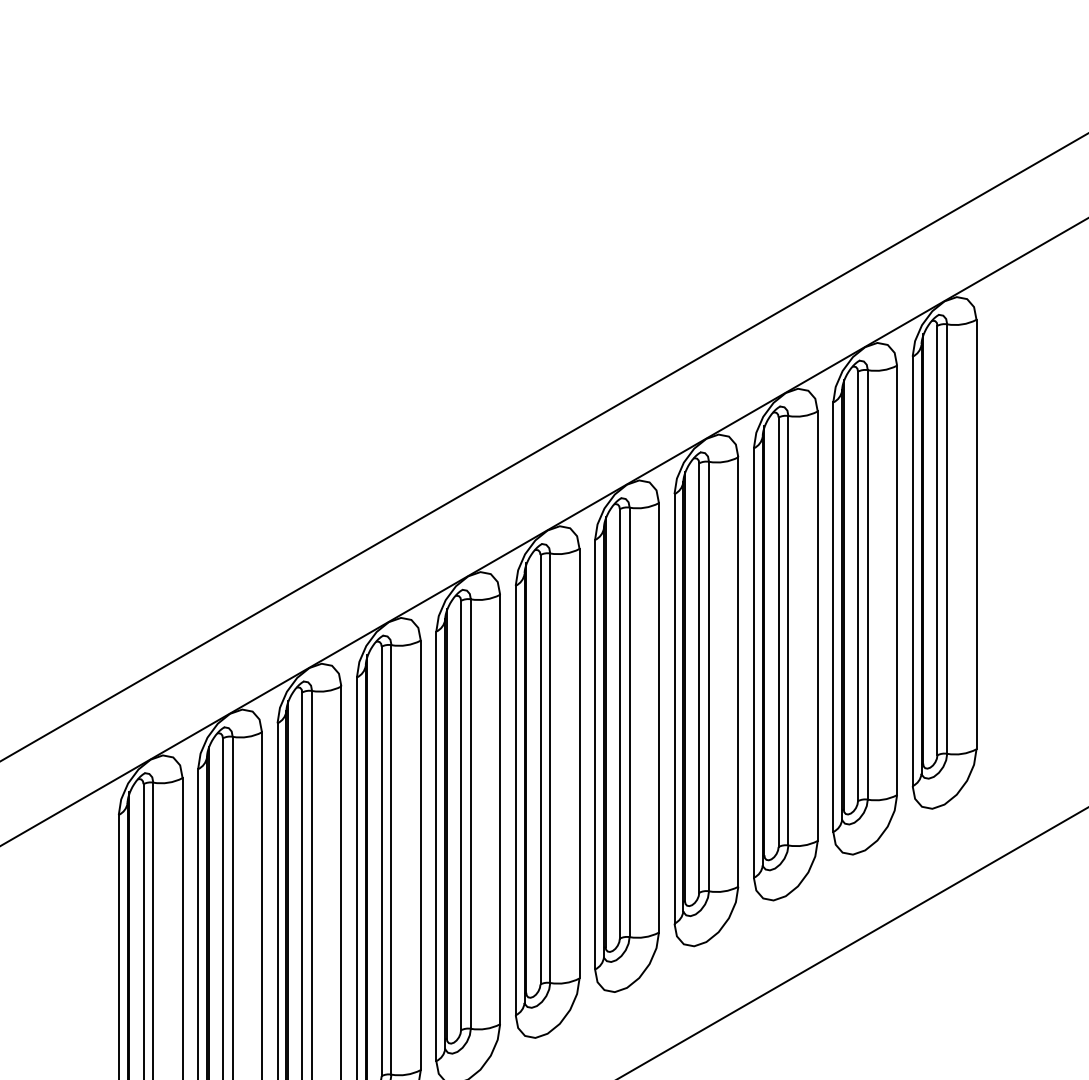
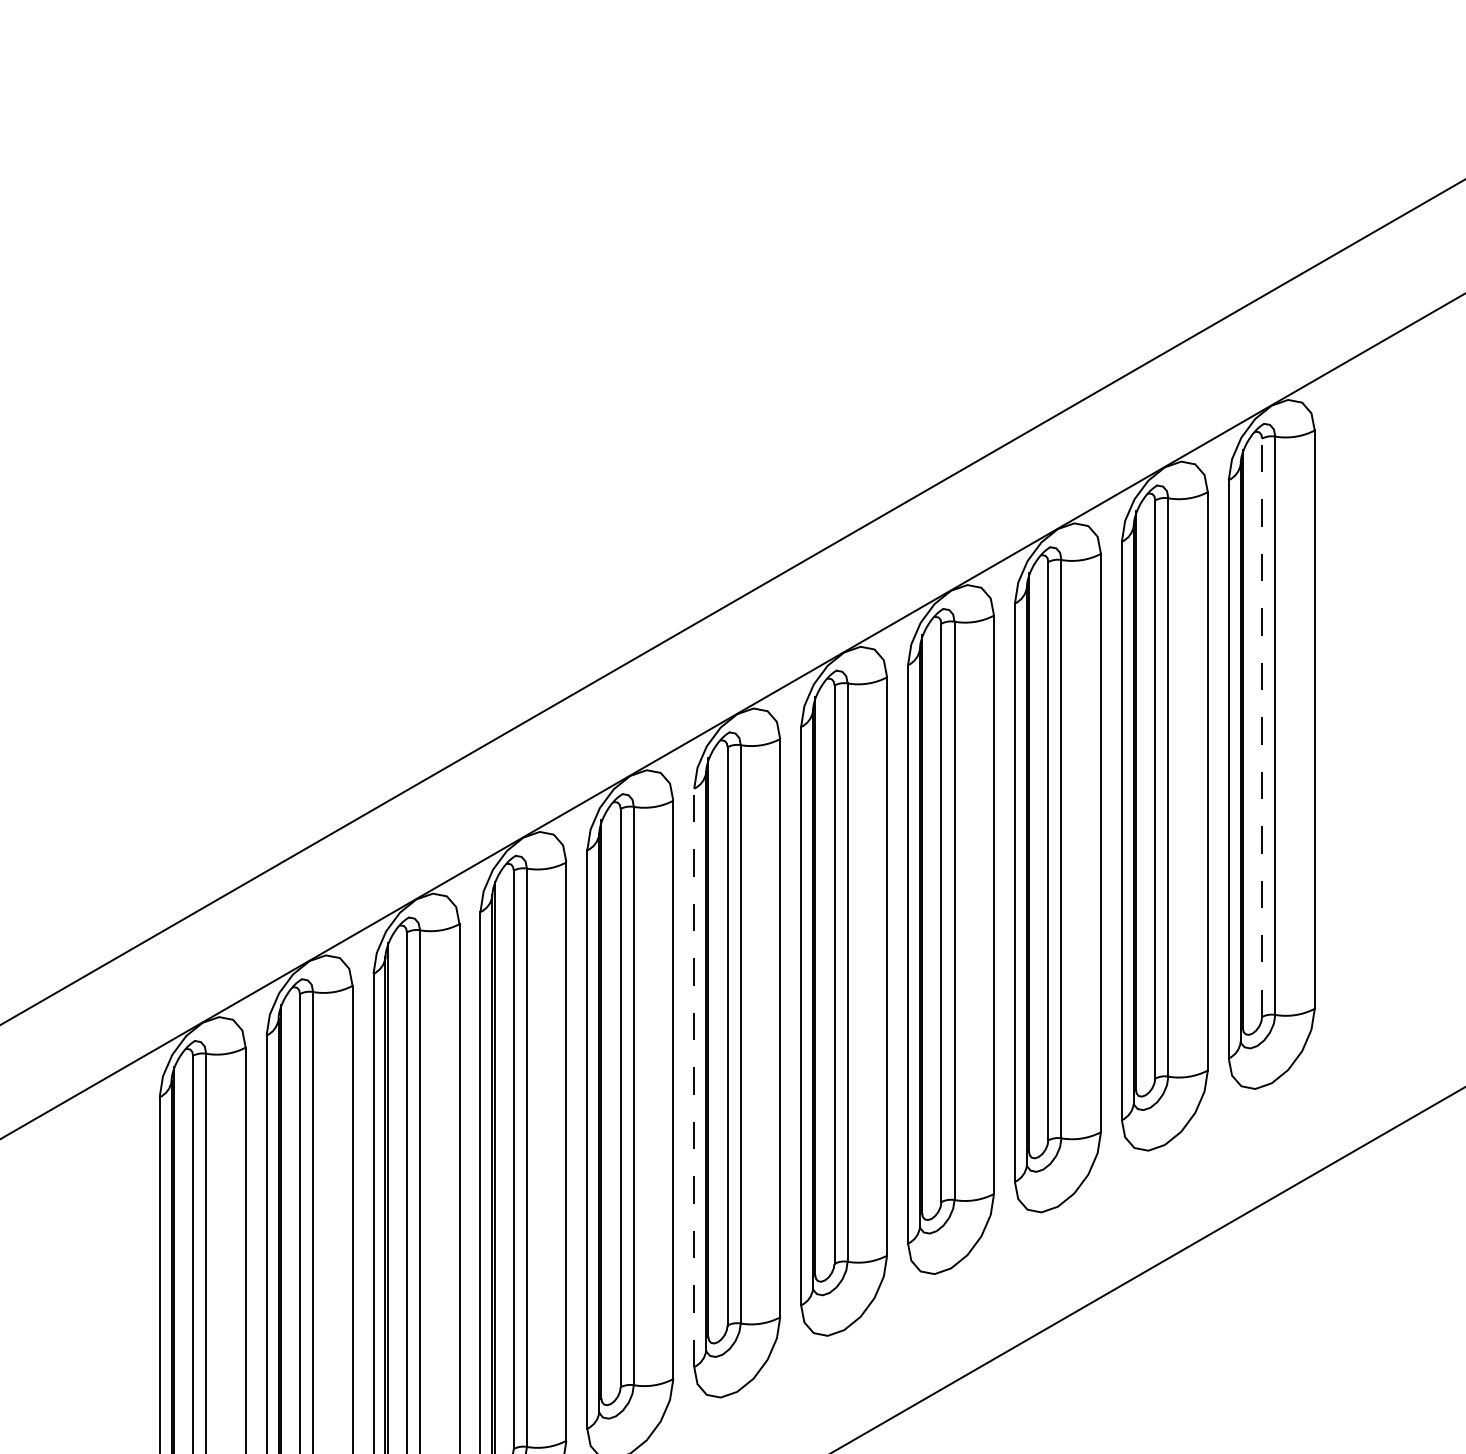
line: (937, 540) -> (1262, 727), solid -> dashed
line: (515, 800) -> (694, 1077), solid -> dashed

